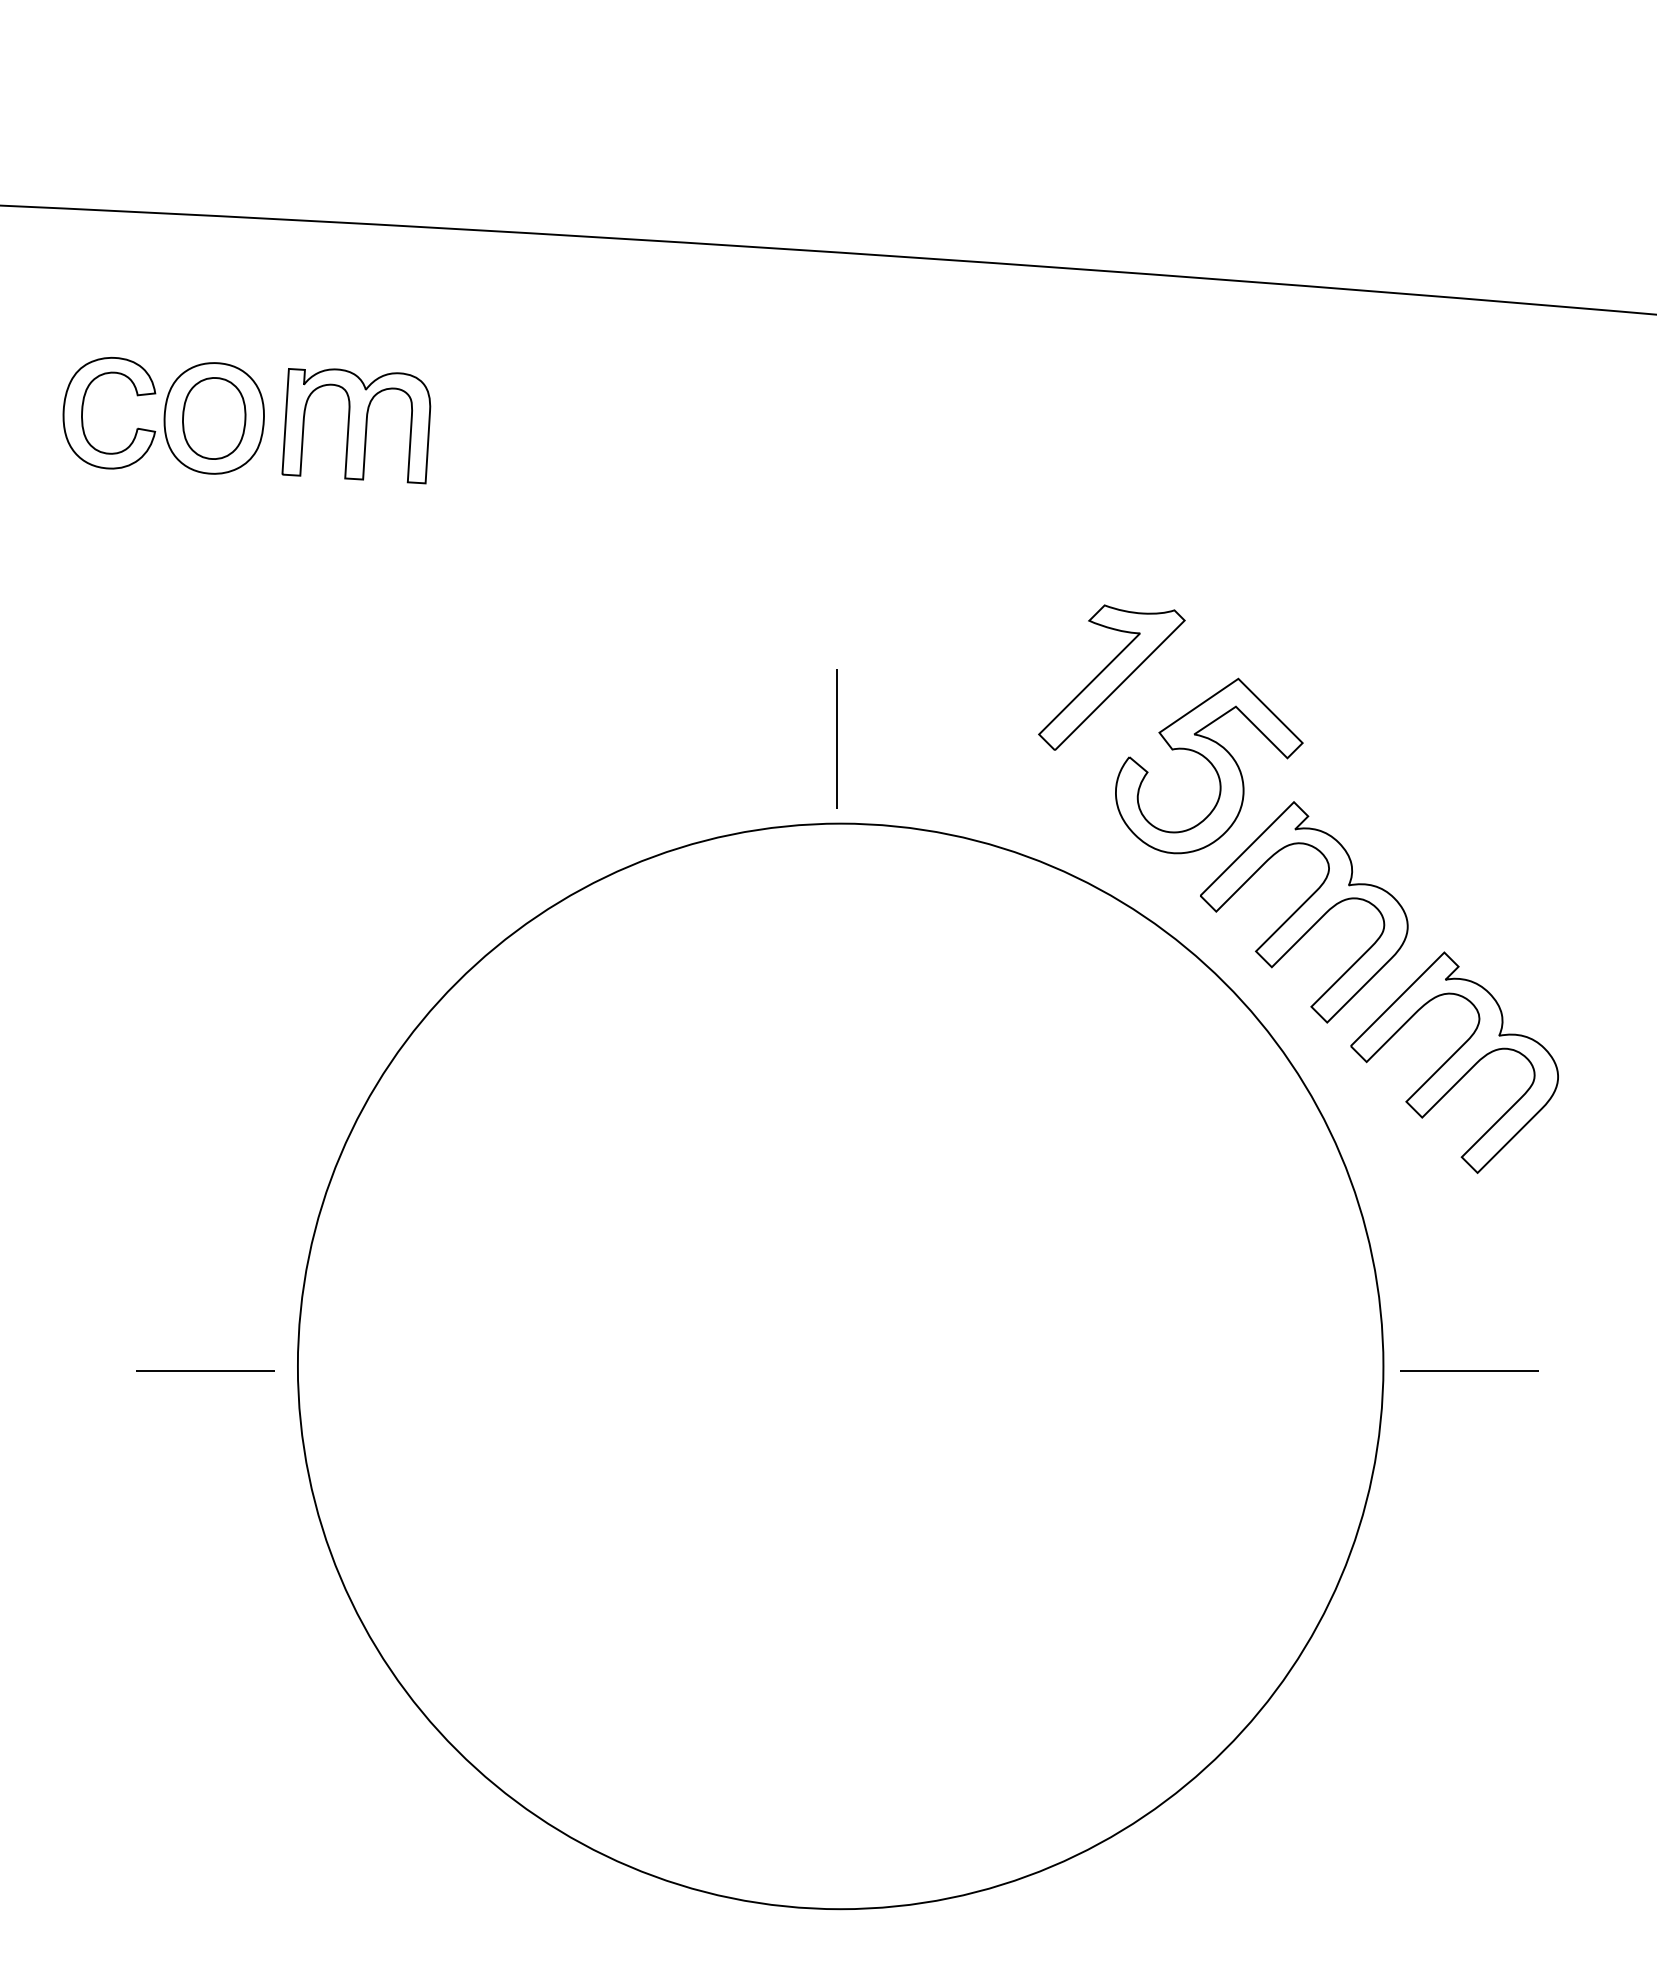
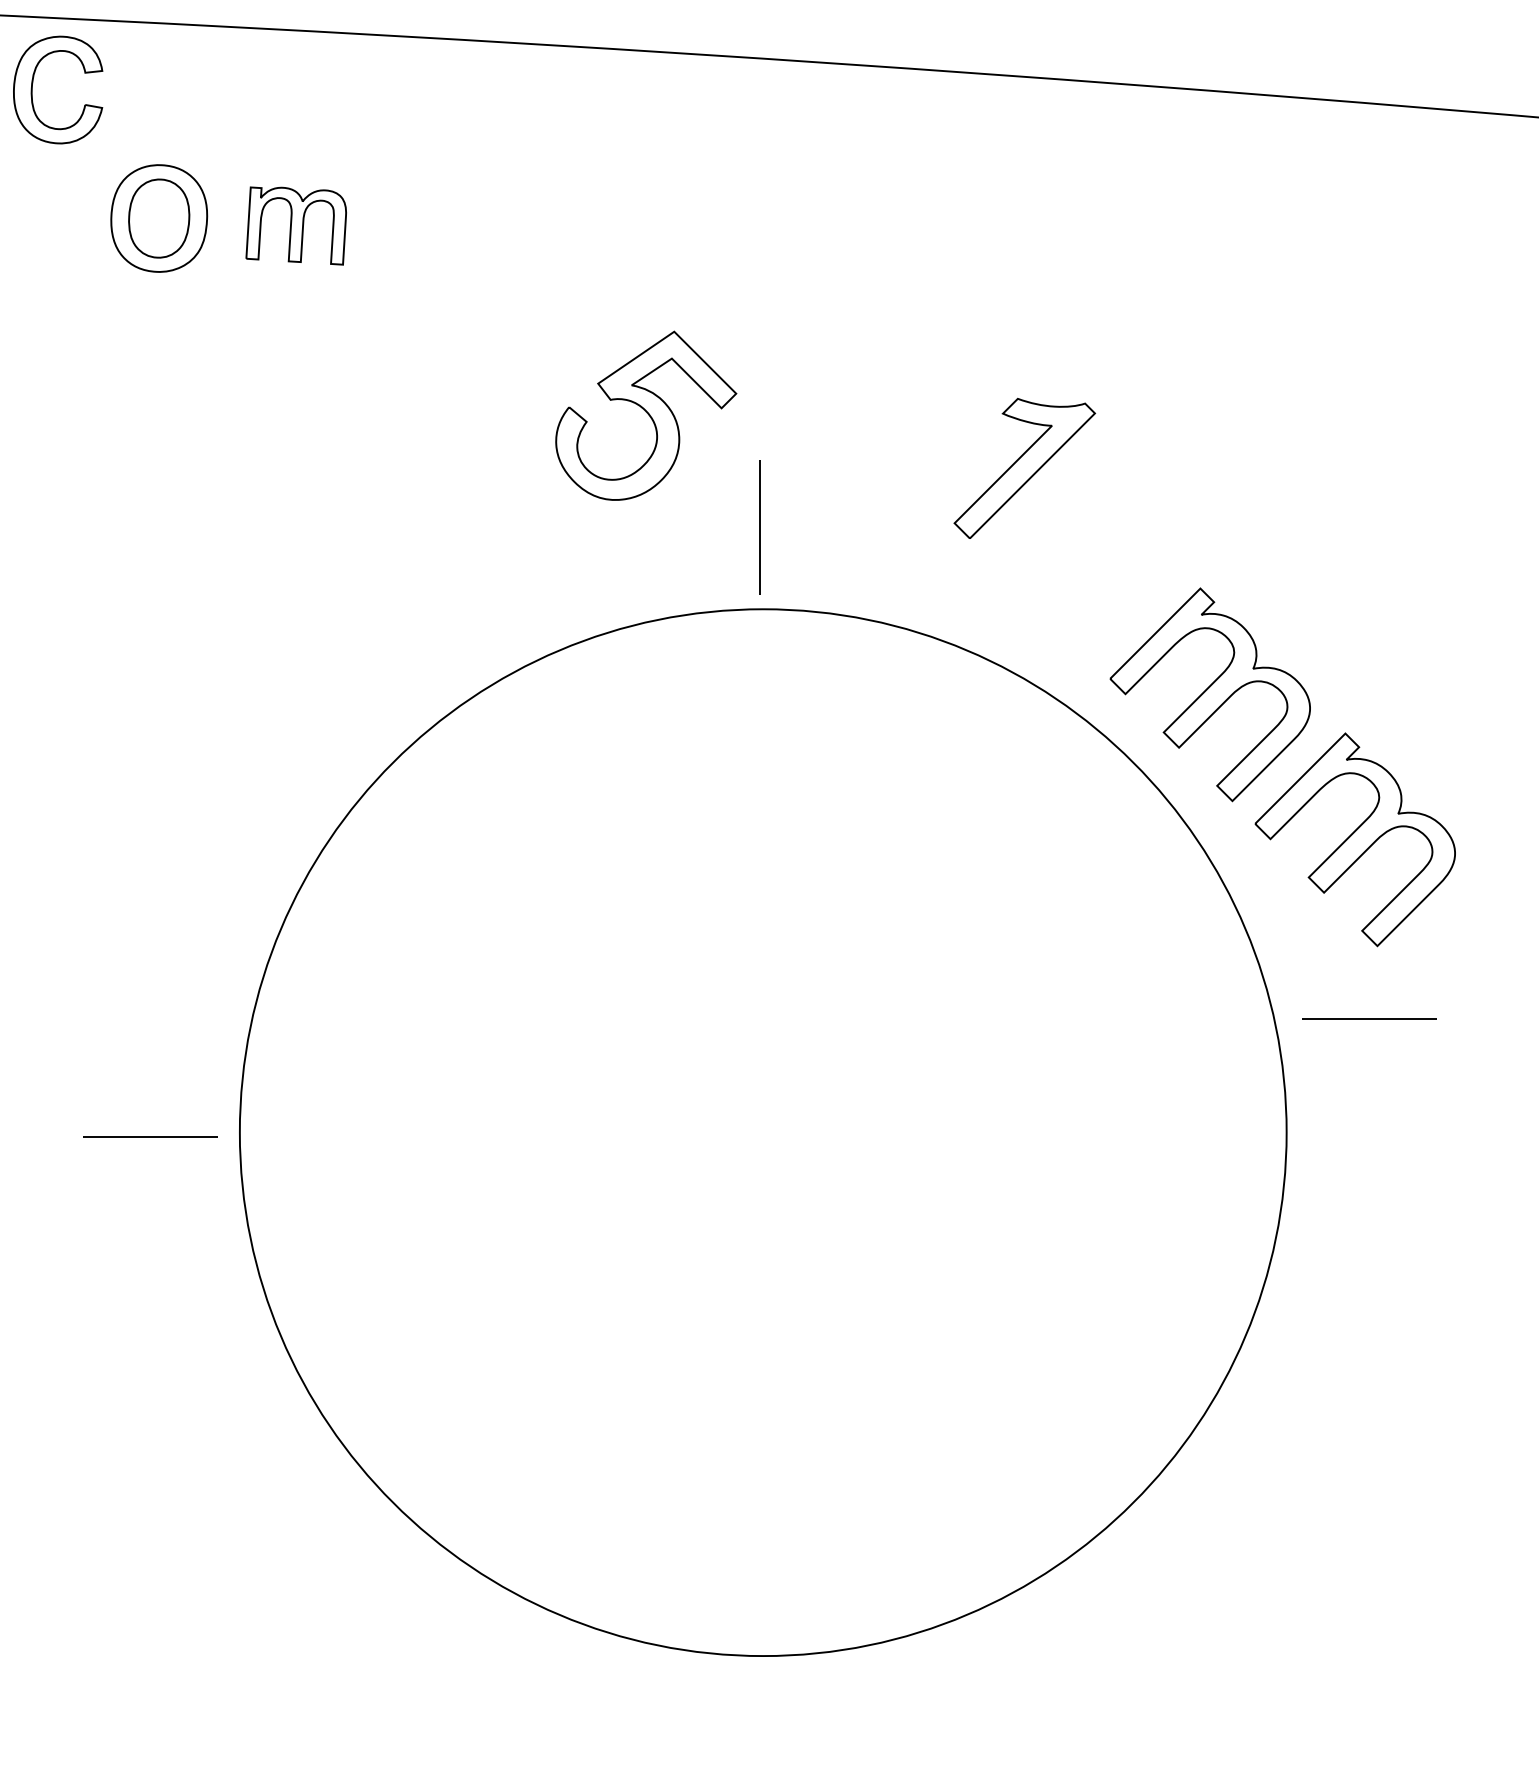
part: (83, 410) -> (33, 87), moved
part: (356, 426) -> (296, 226), size x0.7
part: (1209, 765) -> (646, 415), moved
line: (1469, 1370) -> (1369, 1018), moved

